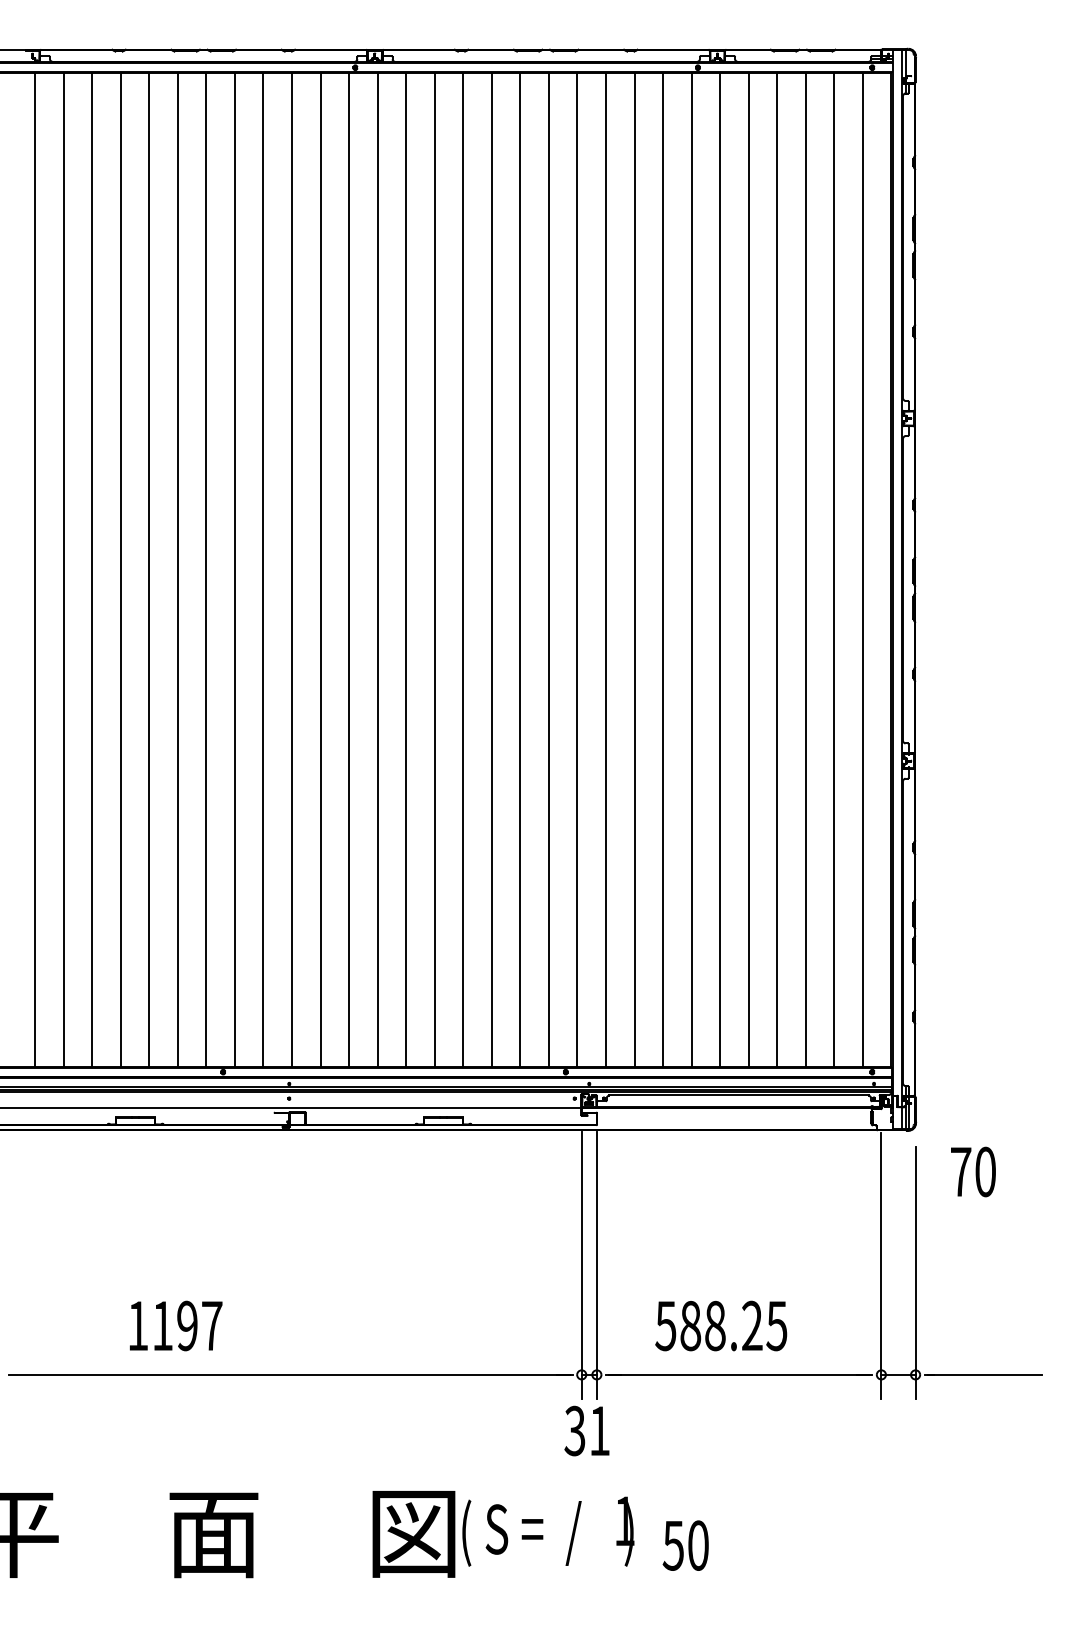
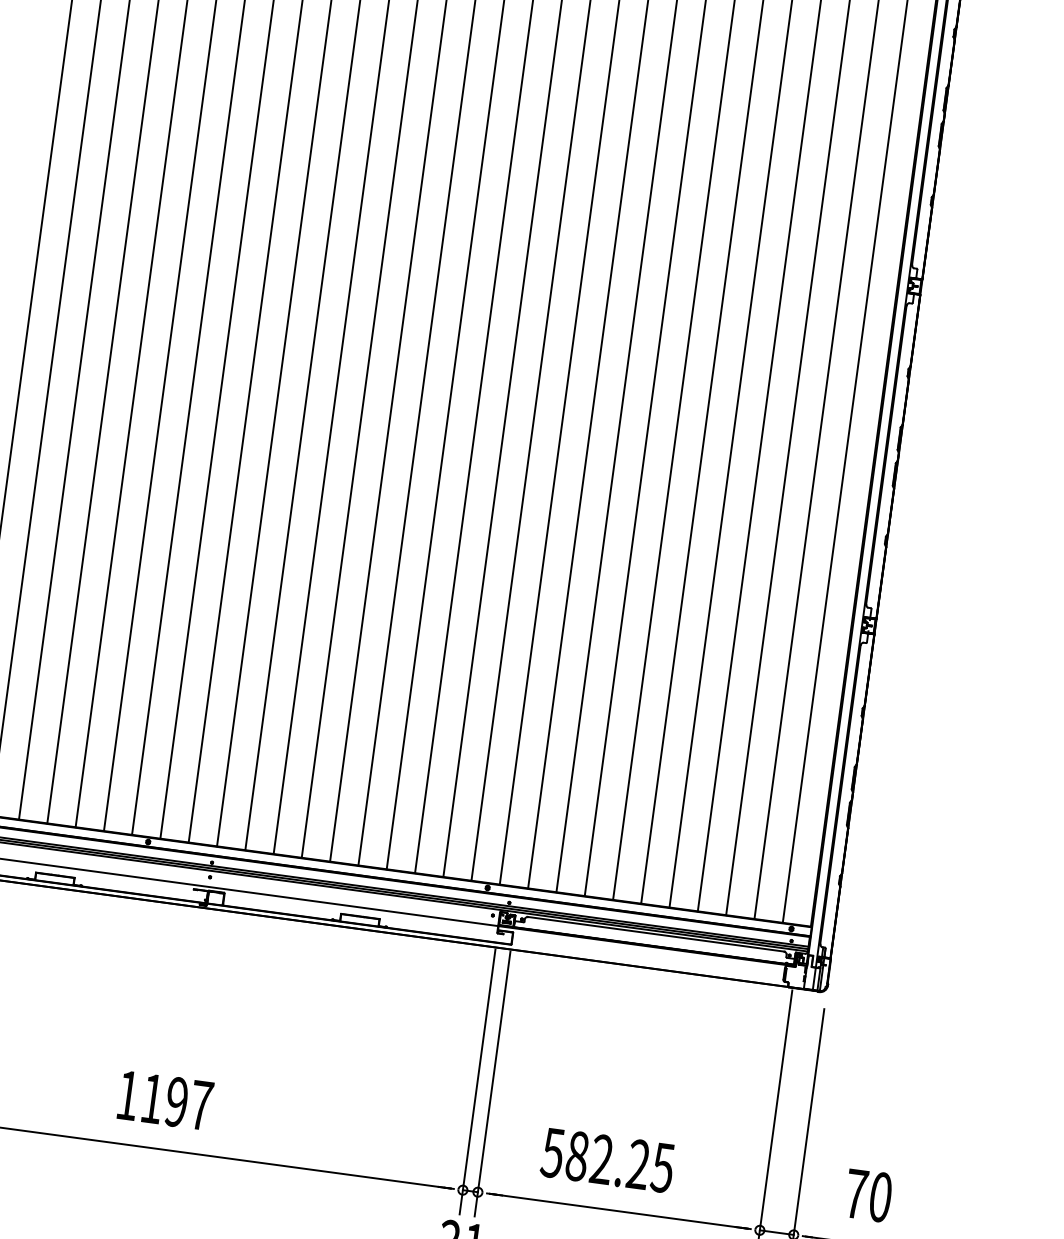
text: (973, 1171) -> (868, 1195), moved
text: (175, 1325) -> (165, 1100), moved
text: (715, 1325) -> (602, 1159), 588.25 -> 582.25

